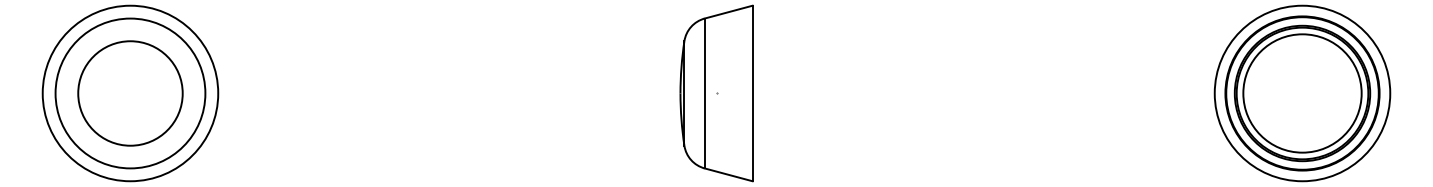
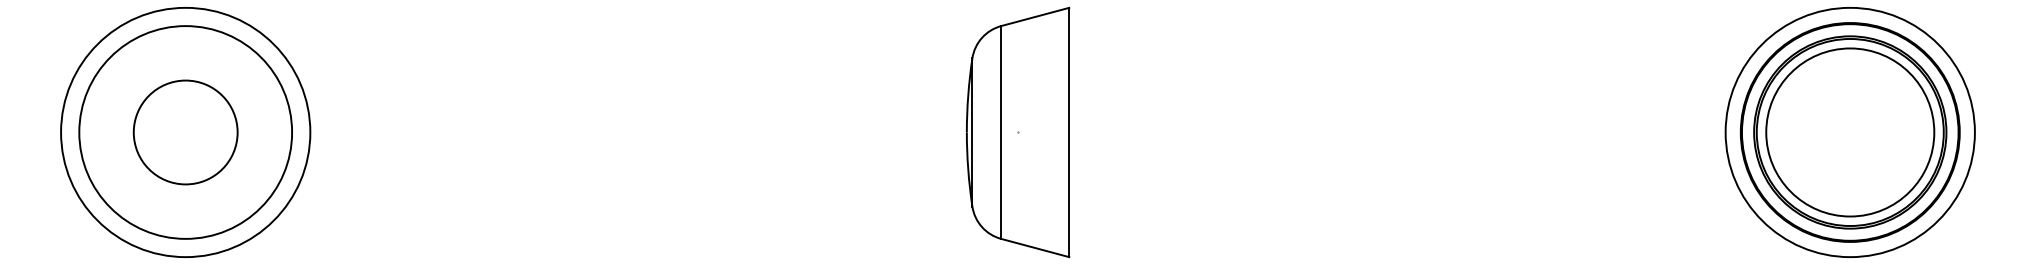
circle: (130, 93) -> (185, 132), size x0.7

